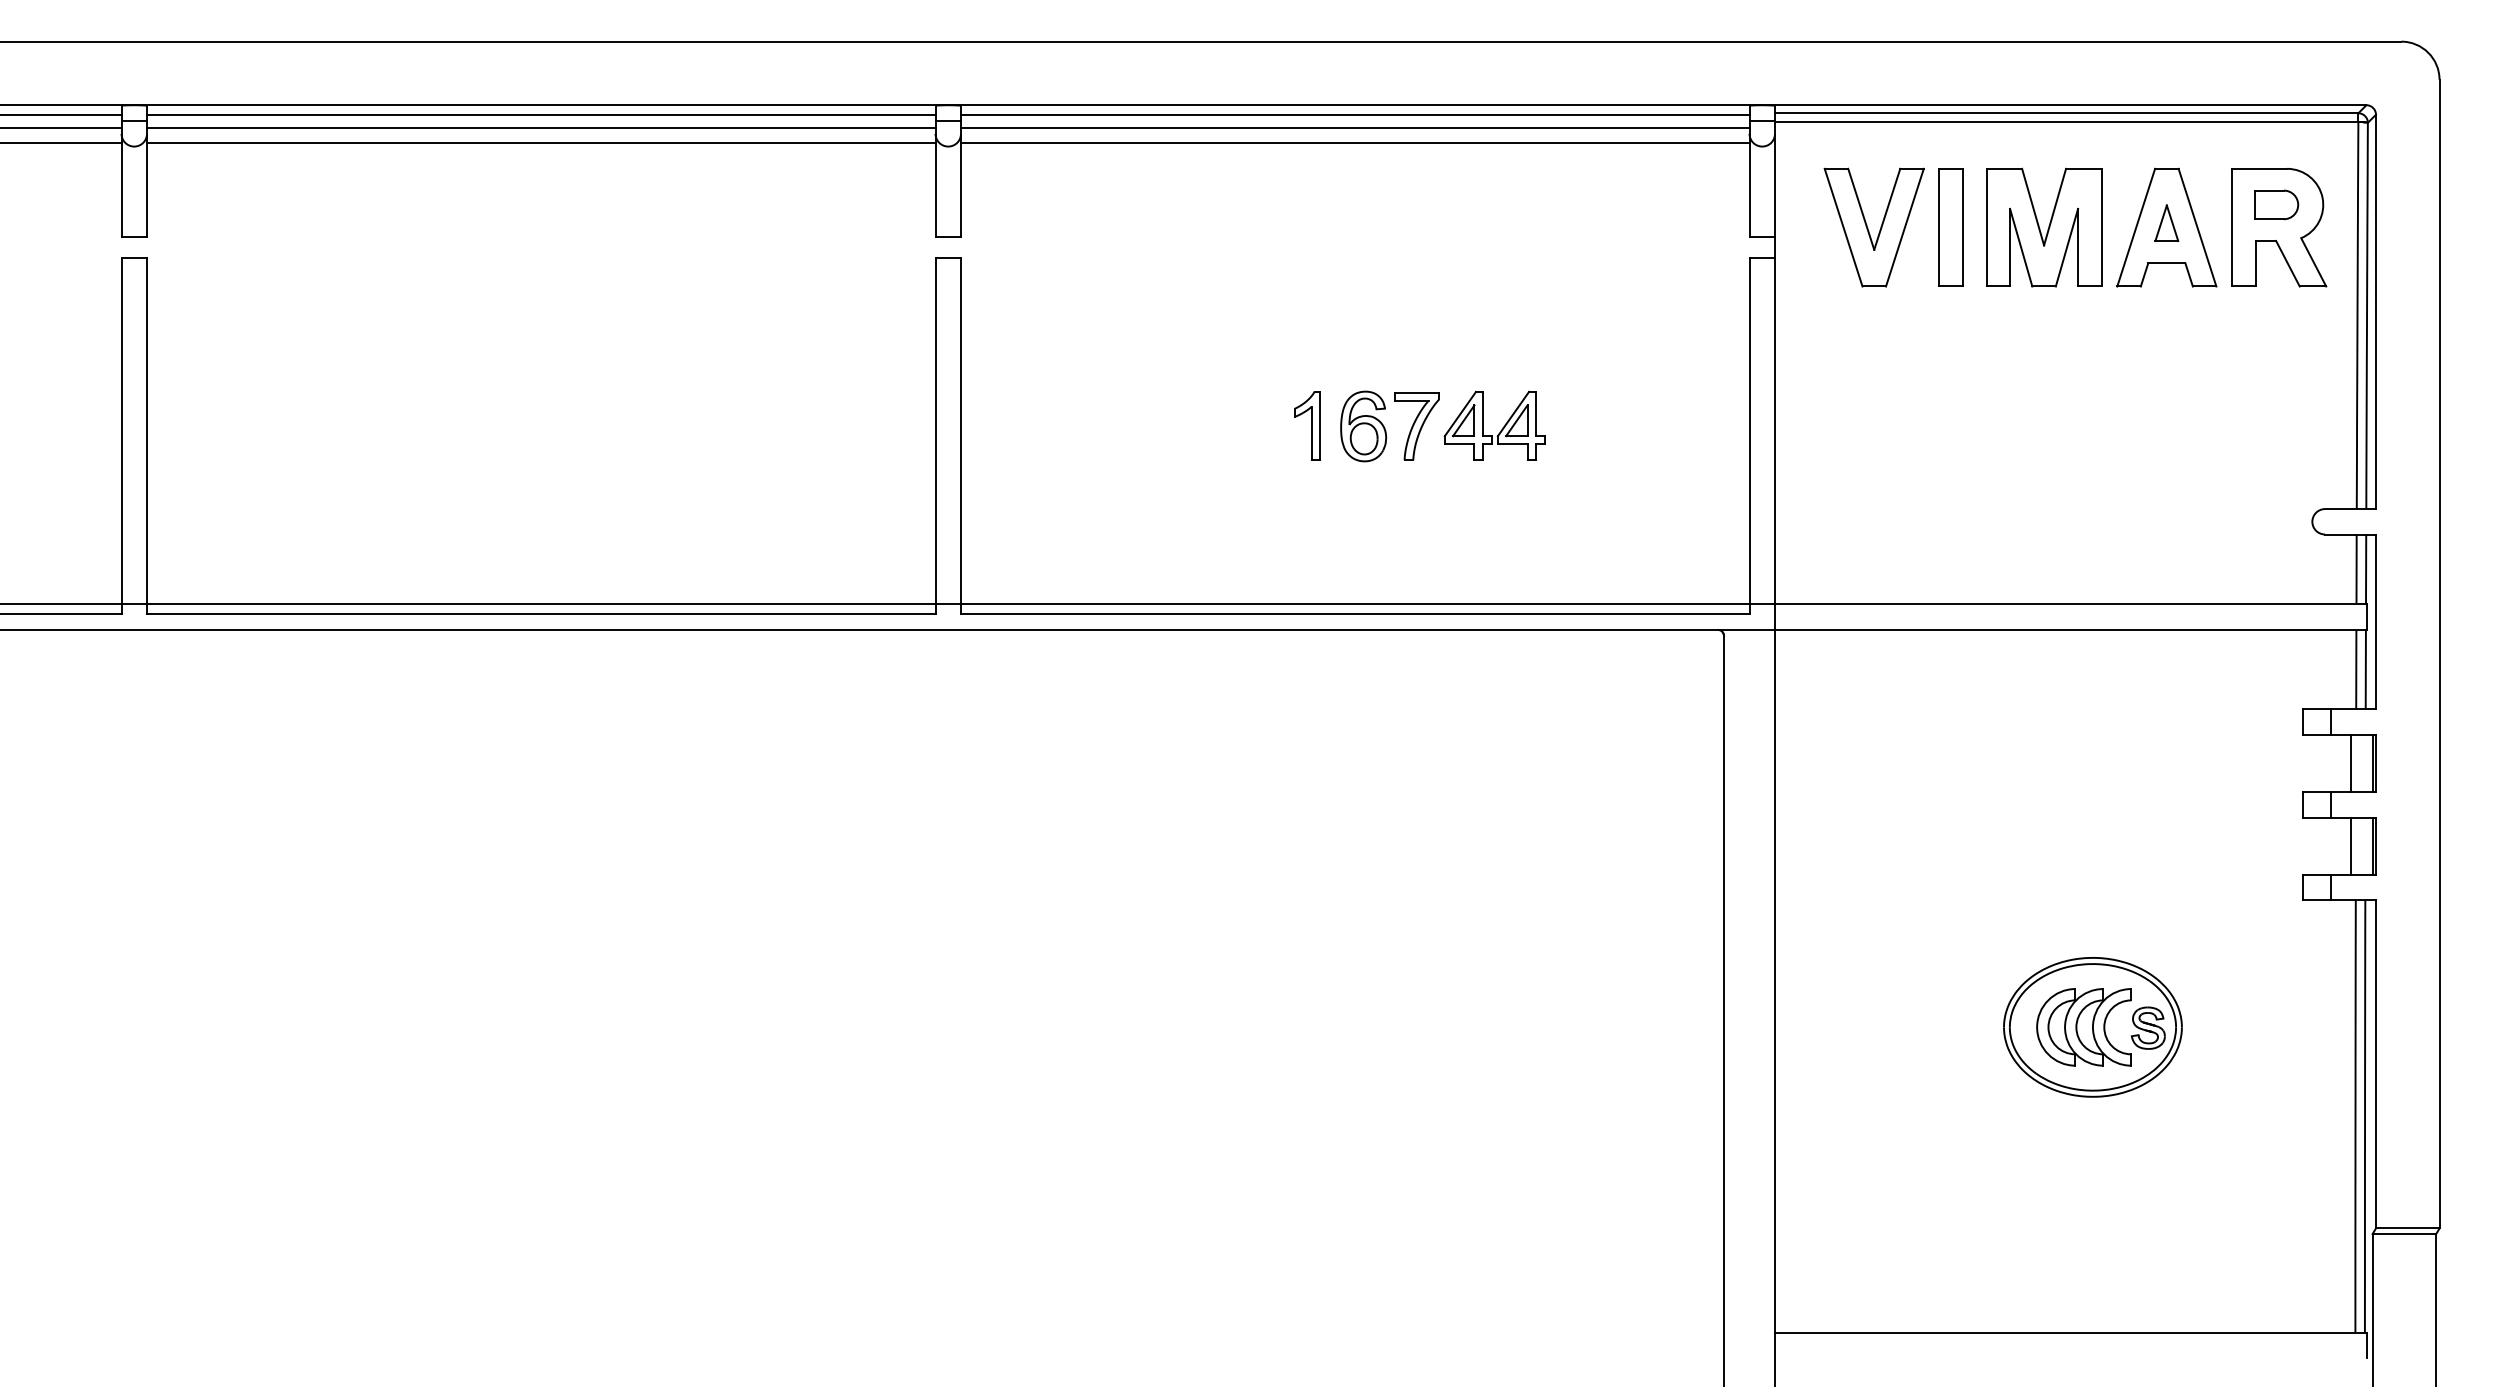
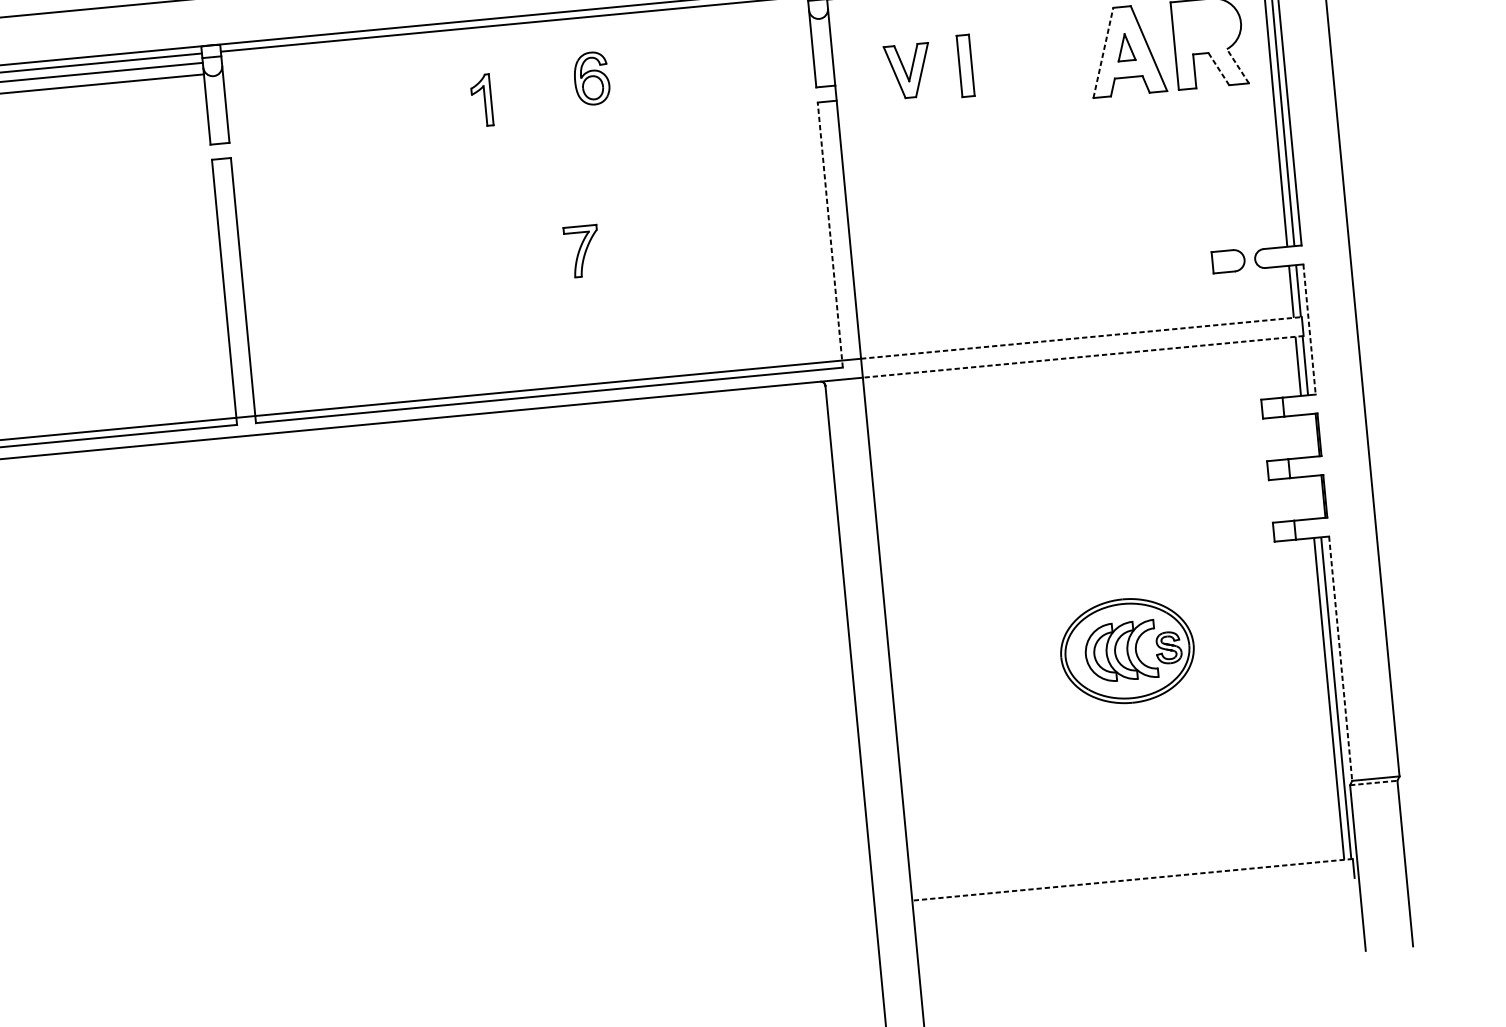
line: (1354, 127) -> (514, 33), removed
line: (1354, 143) -> (515, 45), removed
part: (2276, 204) -> (1228, 261), moved
part: (1873, 227) -> (907, 71), size x0.6
part: (1950, 227) -> (965, 65), size x0.7
part: (2044, 227) -> (1035, 59), removed
line: (2136, 227) -> (1103, 52), solid -> dashed
line: (2313, 261) -> (1237, 65), solid -> dashed
line: (2287, 263) -> (1218, 68), solid -> dashed
part: (1307, 425) -> (481, 100), moved
part: (1363, 426) -> (591, 78), moved
part: (1500, 430) -> (644, 248), removed
line: (1749, 435) -> (830, 234), solid -> dashed
line: (2071, 604) -> (1081, 337), solid -> dashed
line: (2375, 622) -> (1309, 329), solid -> dashed
line: (2070, 629) -> (1082, 356), solid -> dashed
line: (2350, 763) -> (1300, 436), removed
line: (2350, 845) -> (1306, 497), removed
line: (2375, 1064) -> (1340, 658), solid -> dashed
line: (2404, 1234) -> (1373, 783), solid -> dashed
line: (2070, 1332) -> (1132, 879), solid -> dashed

